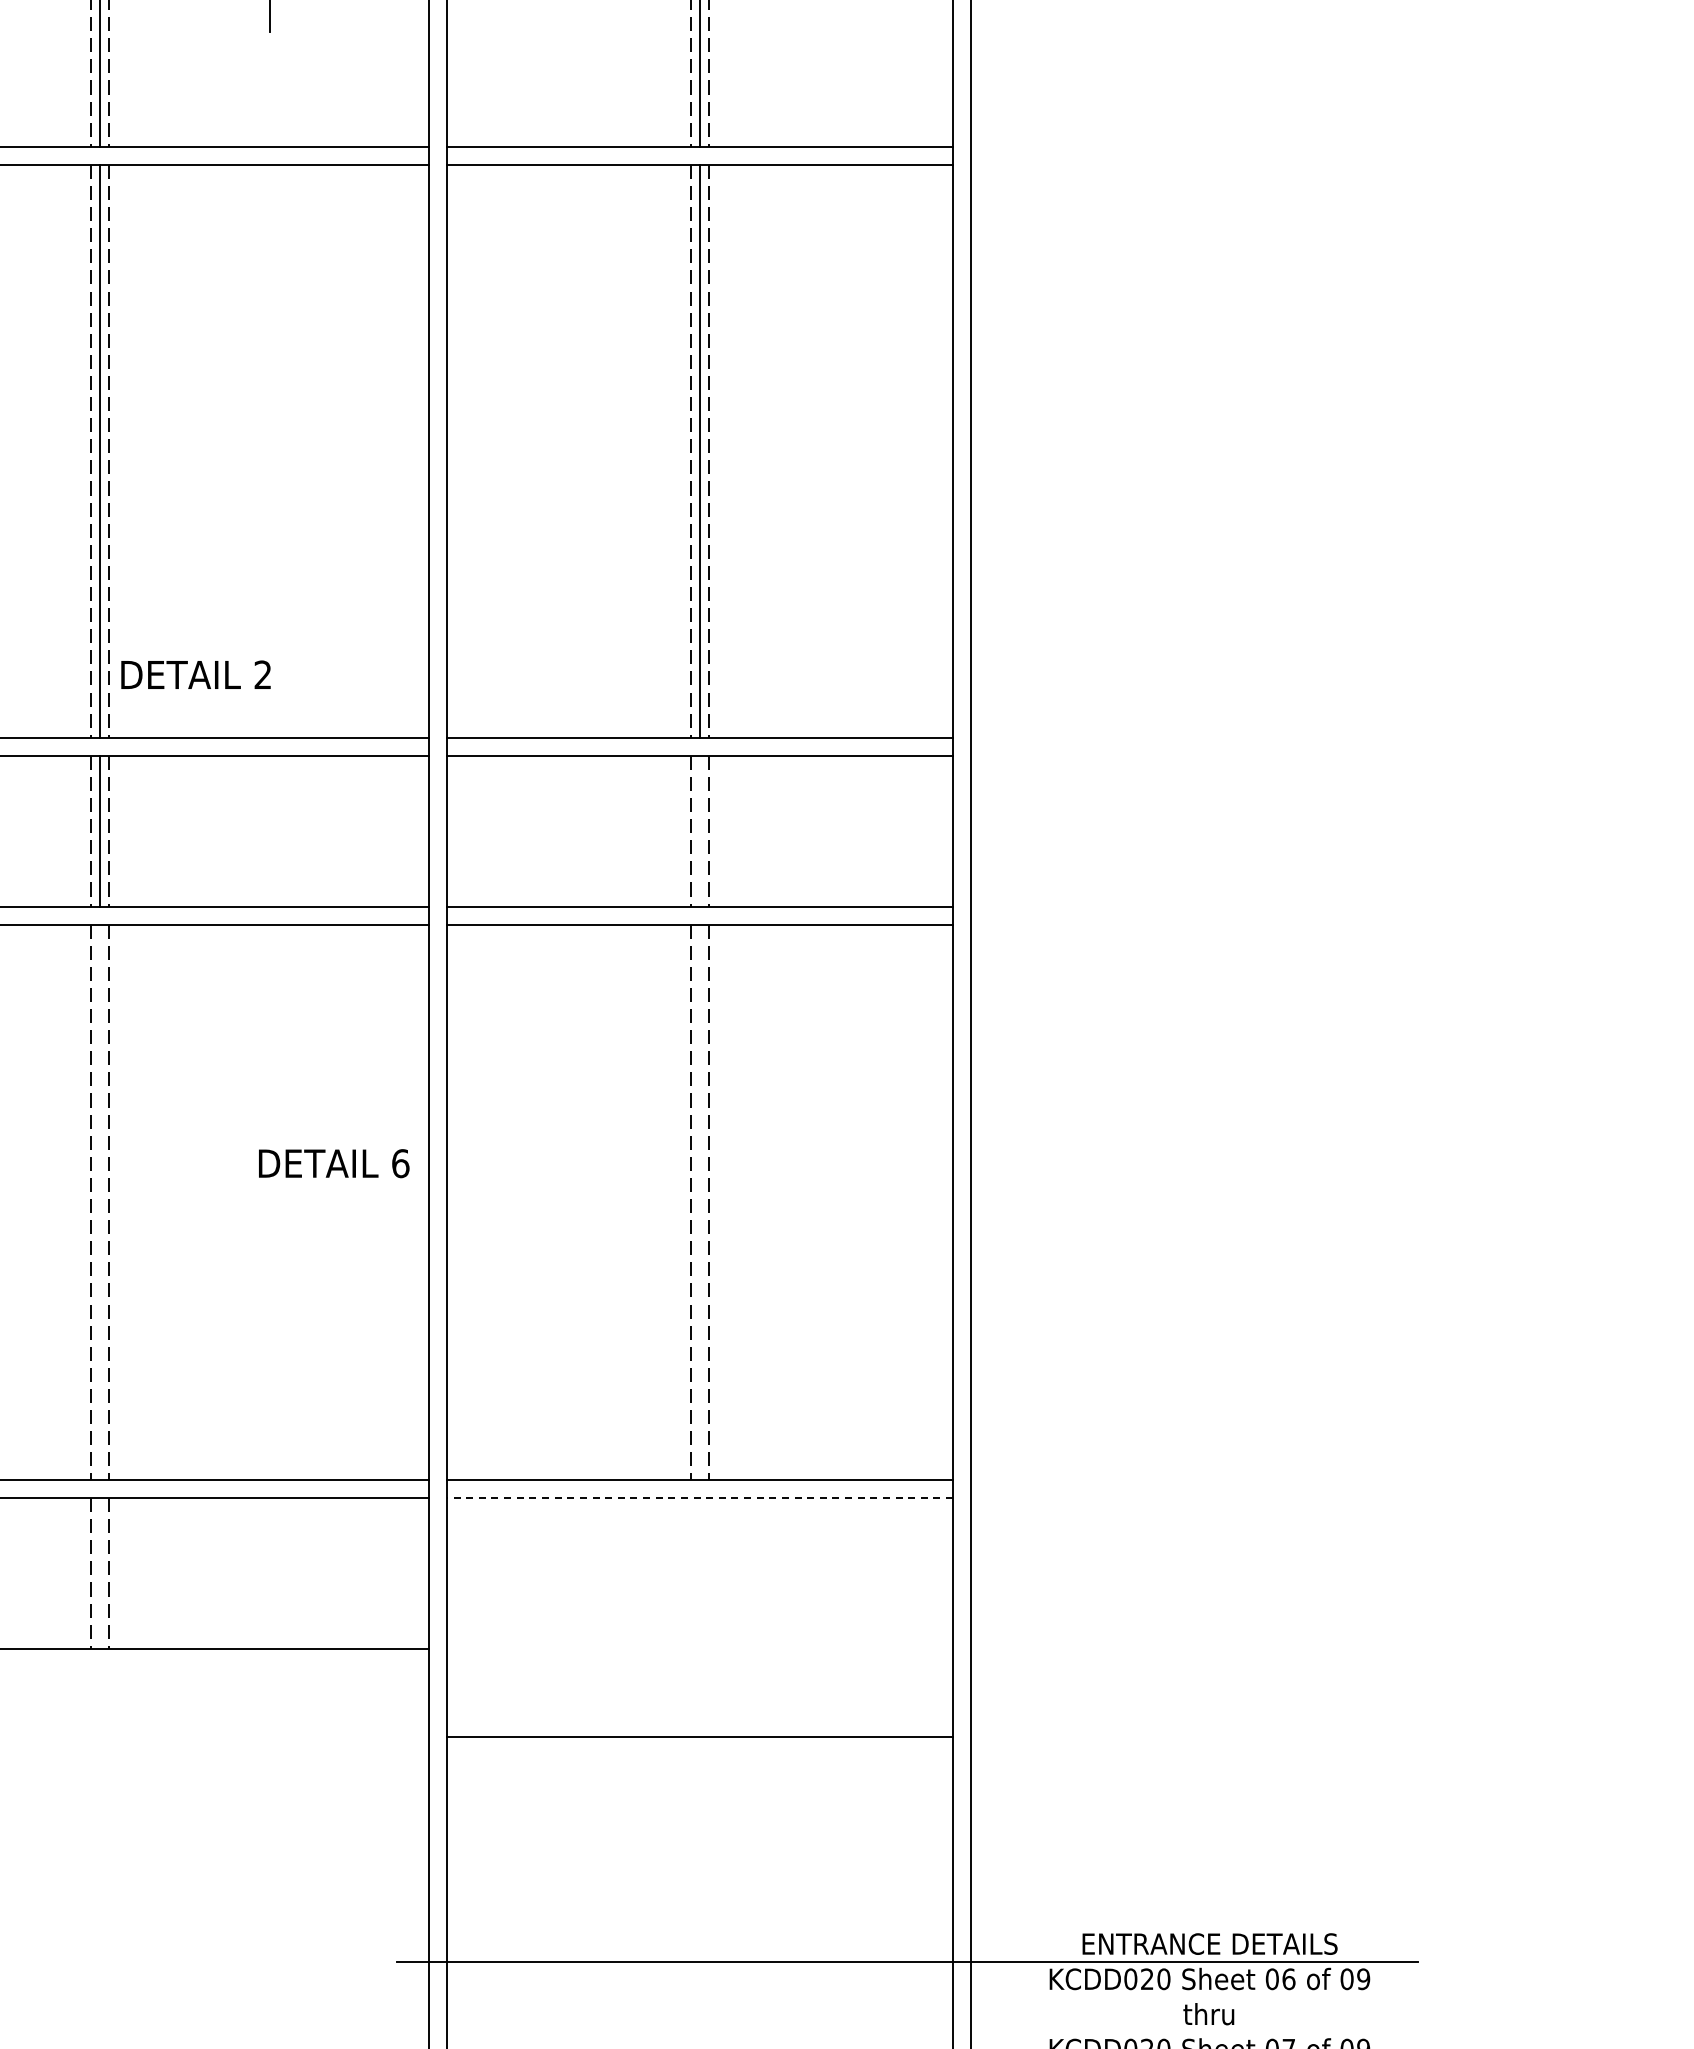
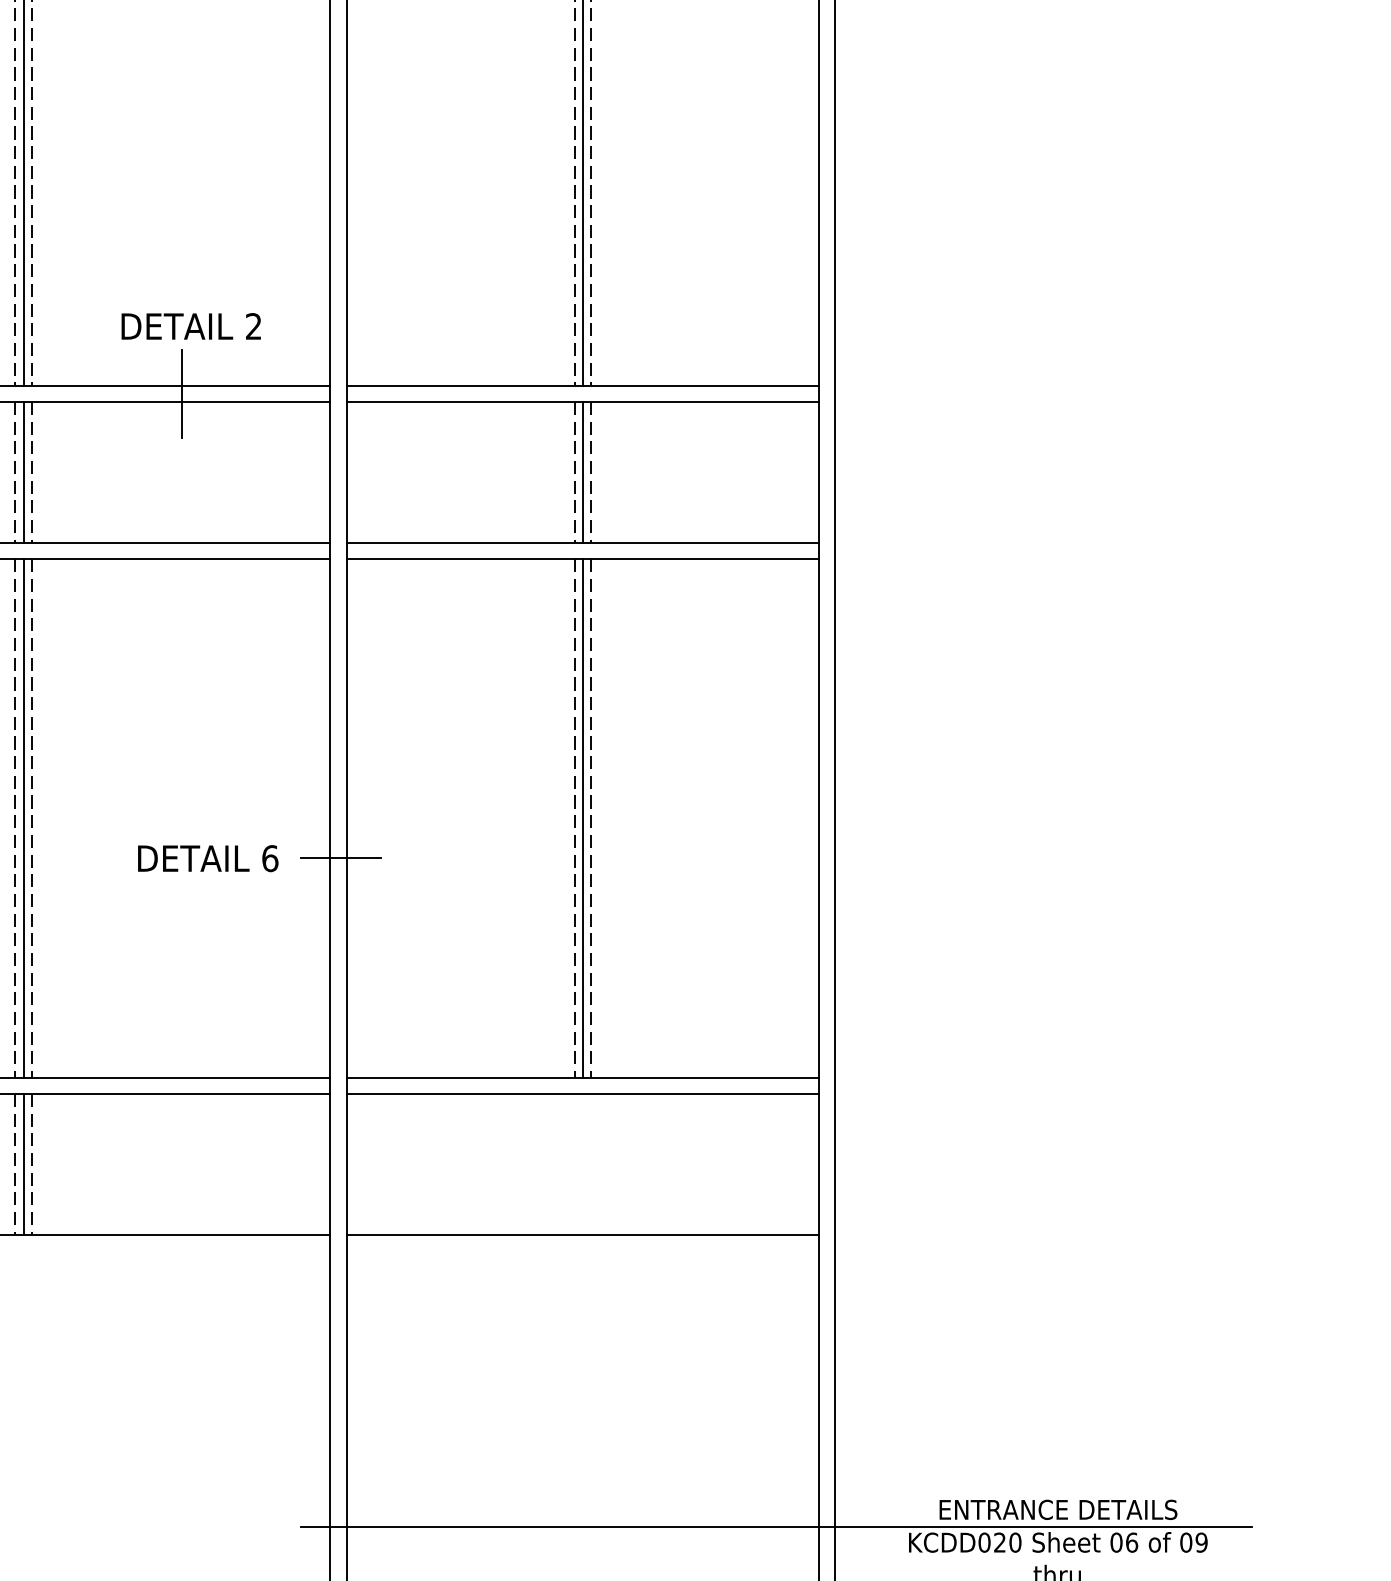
text: (195, 674) -> (190, 326), moved
line: (270, 747) -> (182, 394), added
line: (699, 831) -> (582, 472), added
text: (334, 1163) -> (208, 858), moved
line: (100, 1202) -> (23, 818), added
line: (699, 1202) -> (582, 818), added
line: (440, 1245) -> (340, 858), added
line: (699, 1498) -> (582, 1094), dashed -> solid
line: (100, 1573) -> (23, 1164), added
line: (699, 1737) -> (582, 1235), moved

